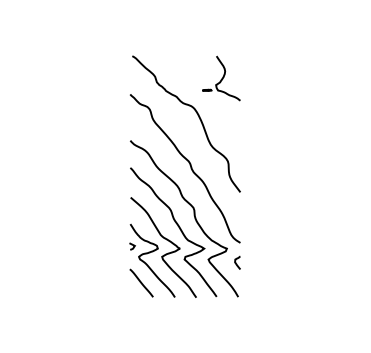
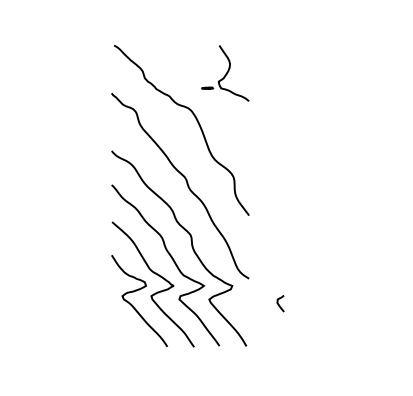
curve: (132, 245) -> (114, 281), removed
curve: (236, 262) -> (279, 303), moved
line: (141, 282) -> (125, 328), removed

